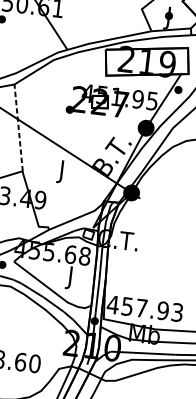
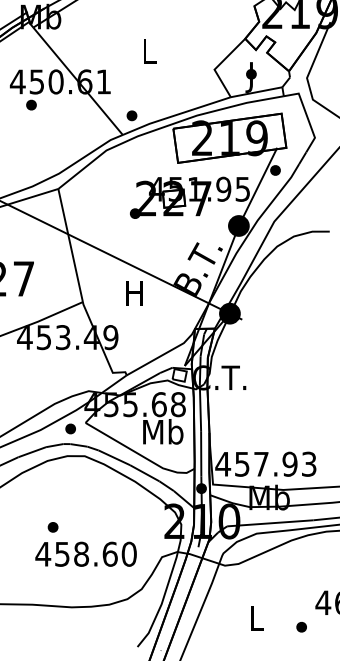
part: (75, 36) -> (131, 115), added
line: (18, 127) -> (70, 245), dashed -> solid
text: (61, 171) -> (134, 296), J -> H
text: (71, 277) -> (163, 434), J -> Mb

